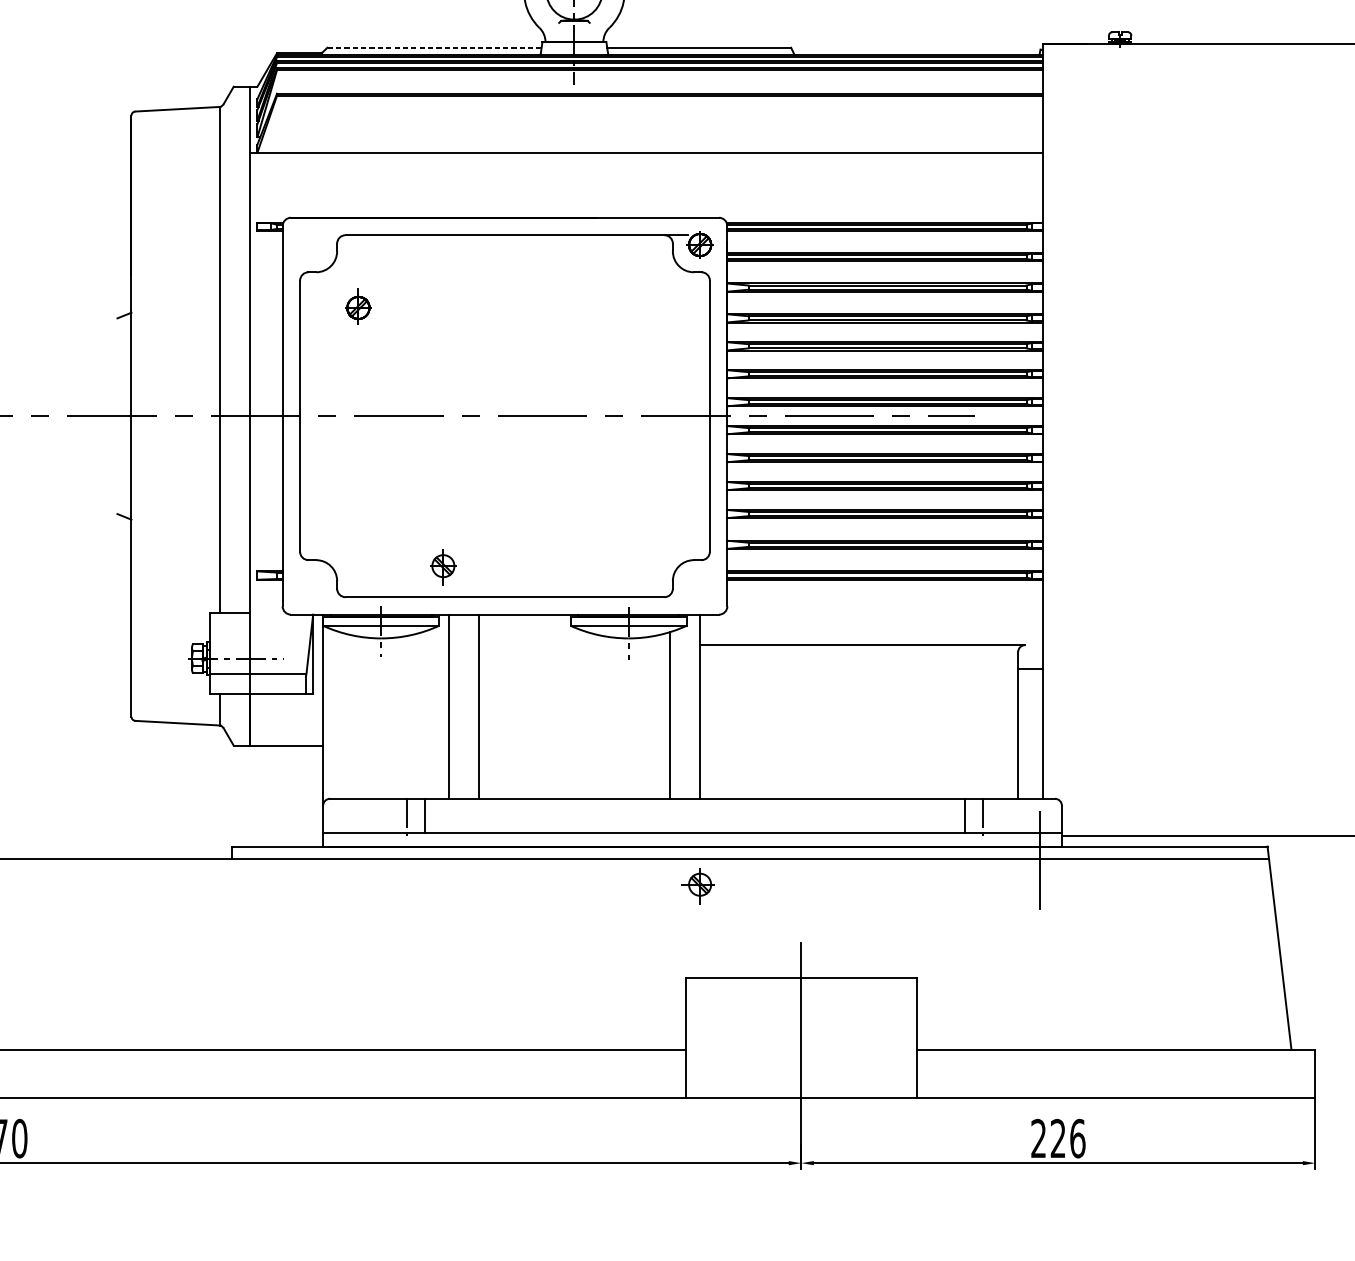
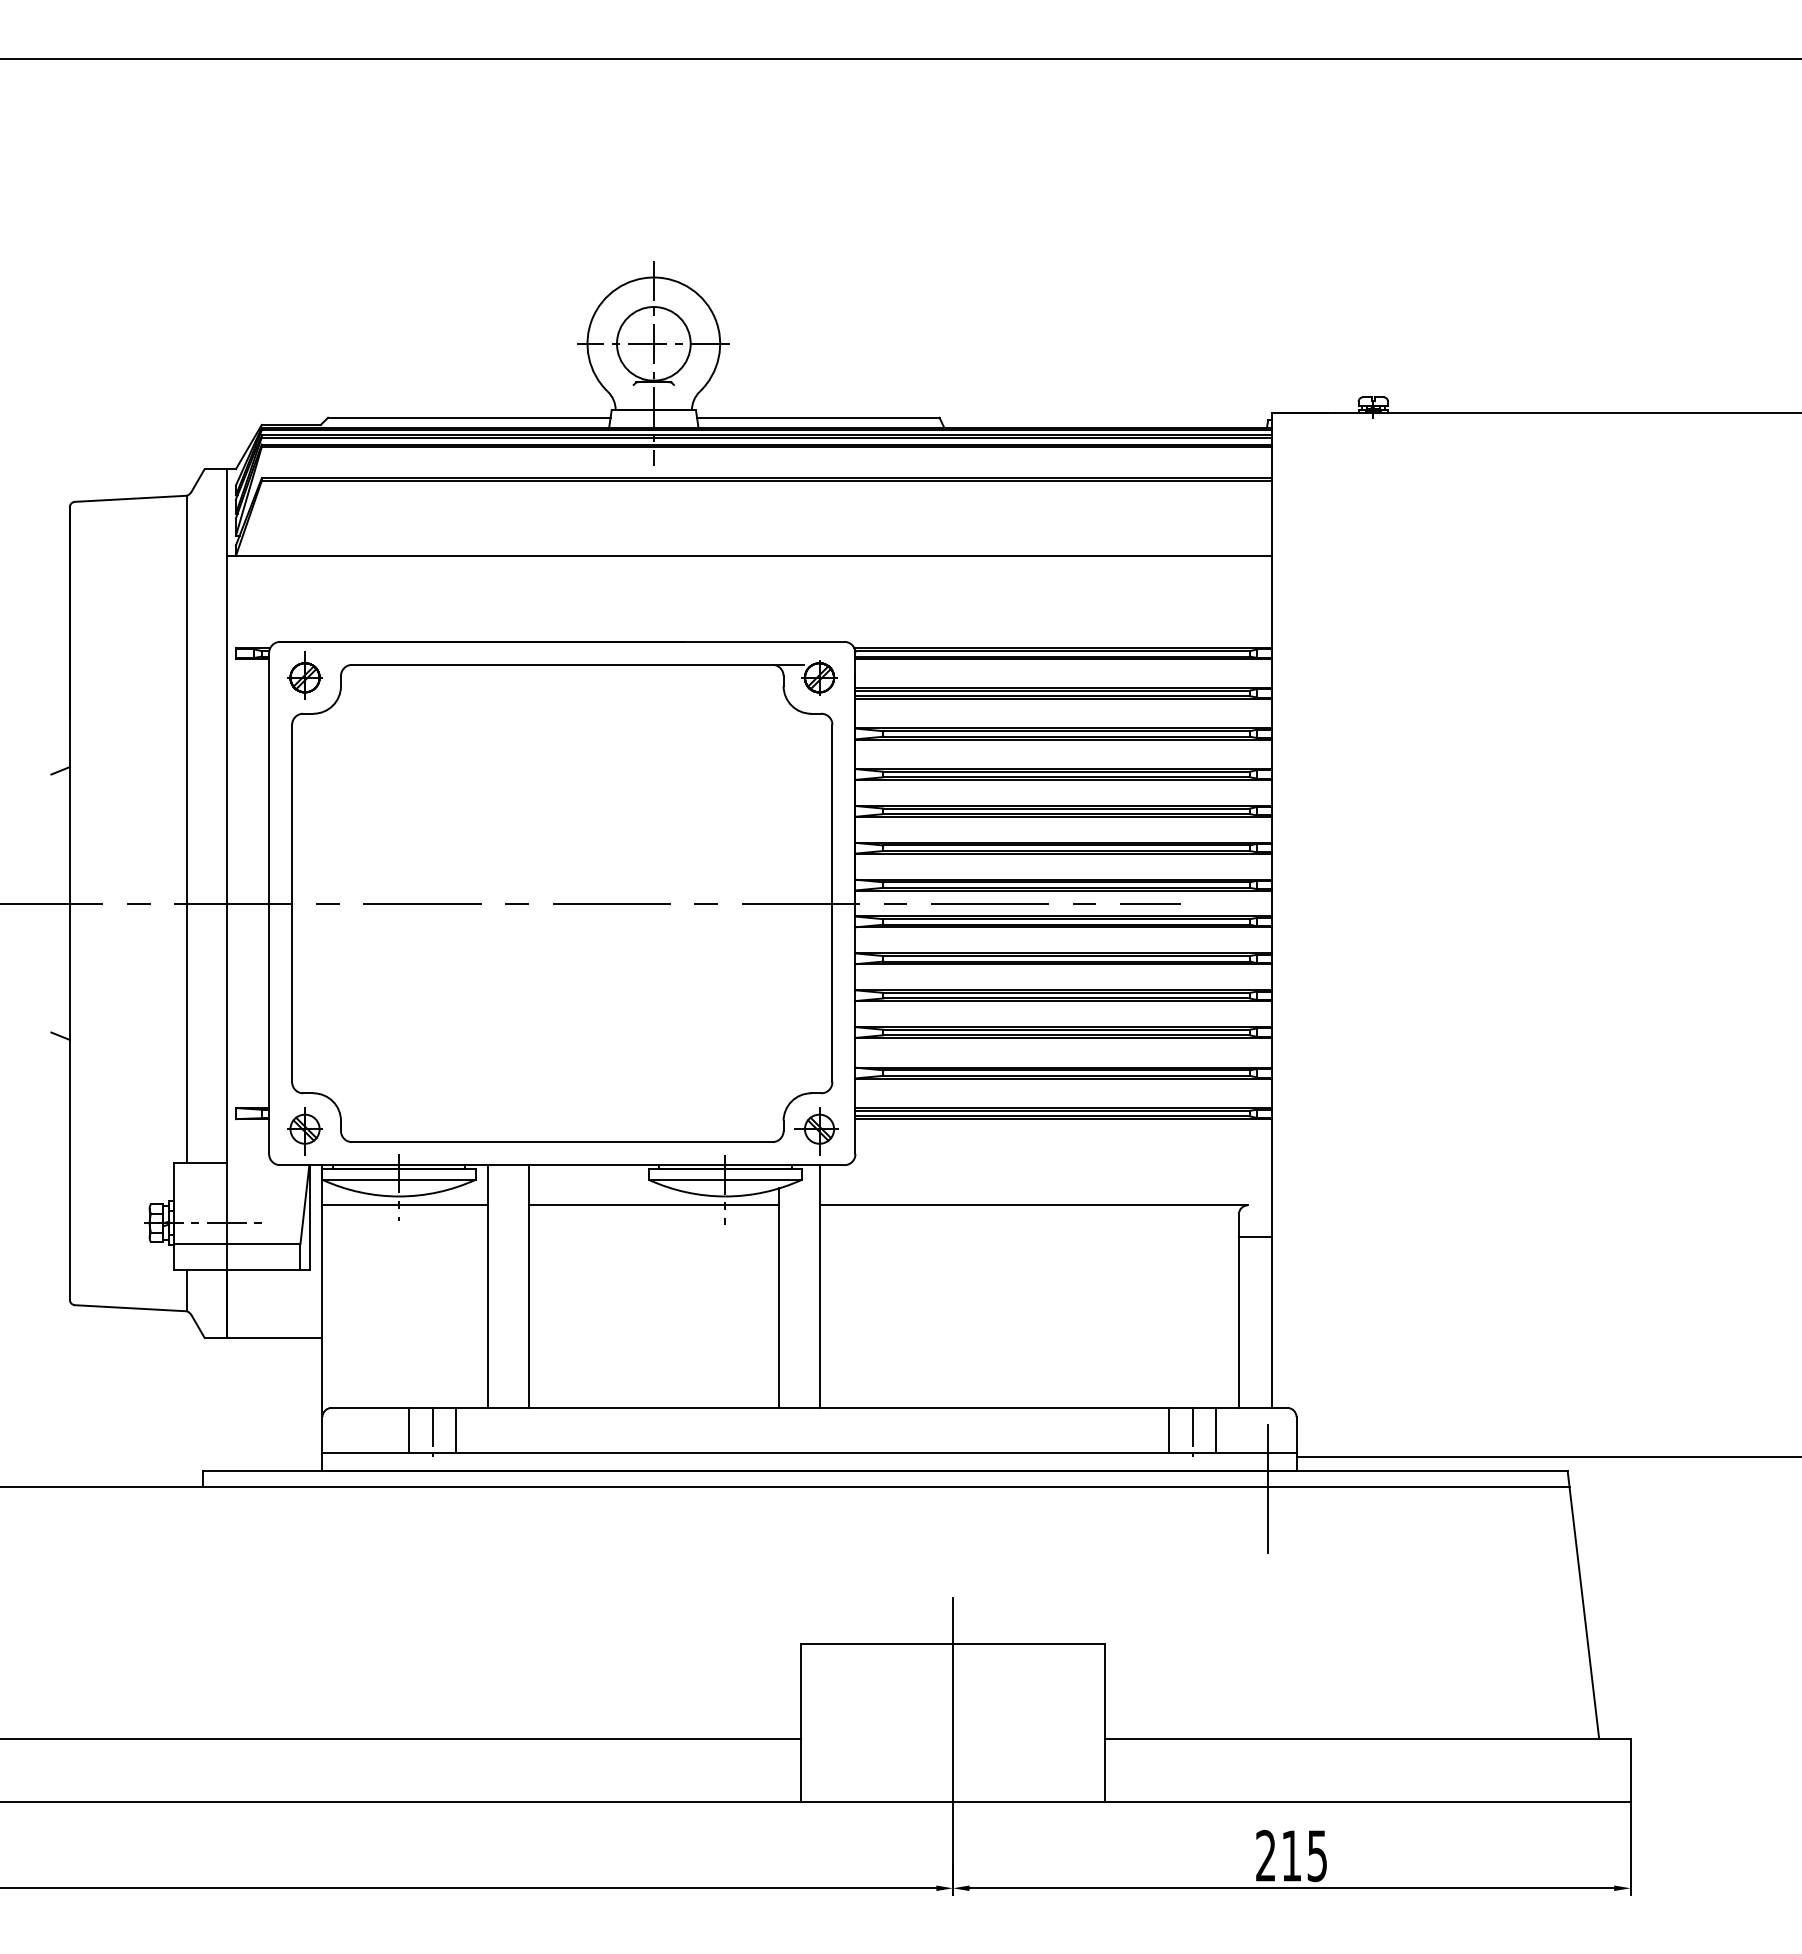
line: (433, 47) -> (468, 417), dashed -> solid
part: (358, 306) -> (304, 675), moved
part: (442, 567) -> (304, 1131), moved
line: (385, 645) -> (404, 1205), added
line: (574, 645) -> (653, 1205), added
line: (389, 815) -> (409, 1429), added
line: (1001, 815) -> (1216, 1429), added
part: (697, 886) -> (816, 1131), moved
text: (1067, 1138) -> (1304, 1855), 226 -> 215

